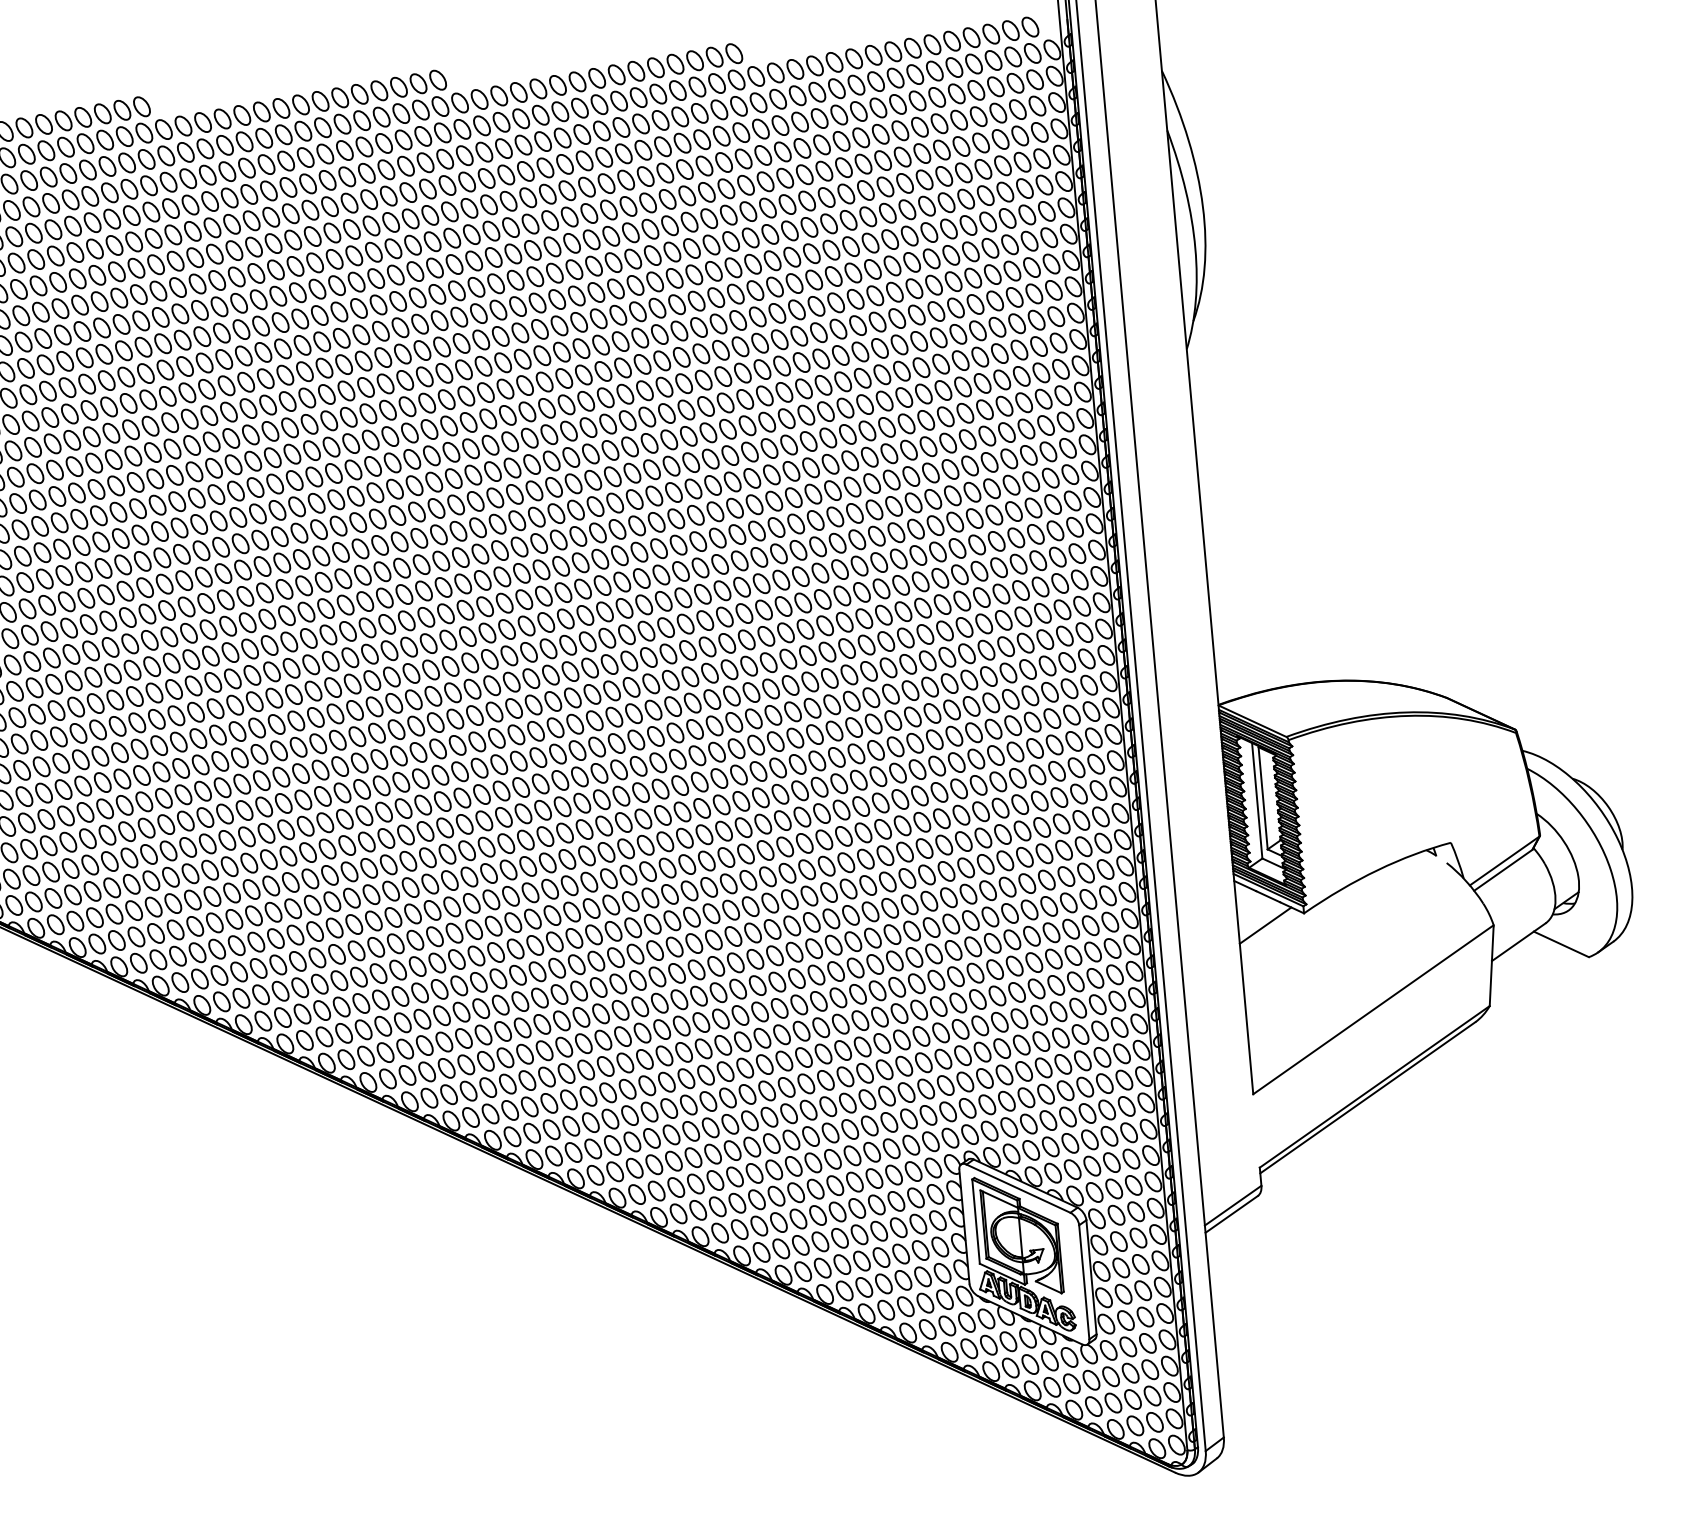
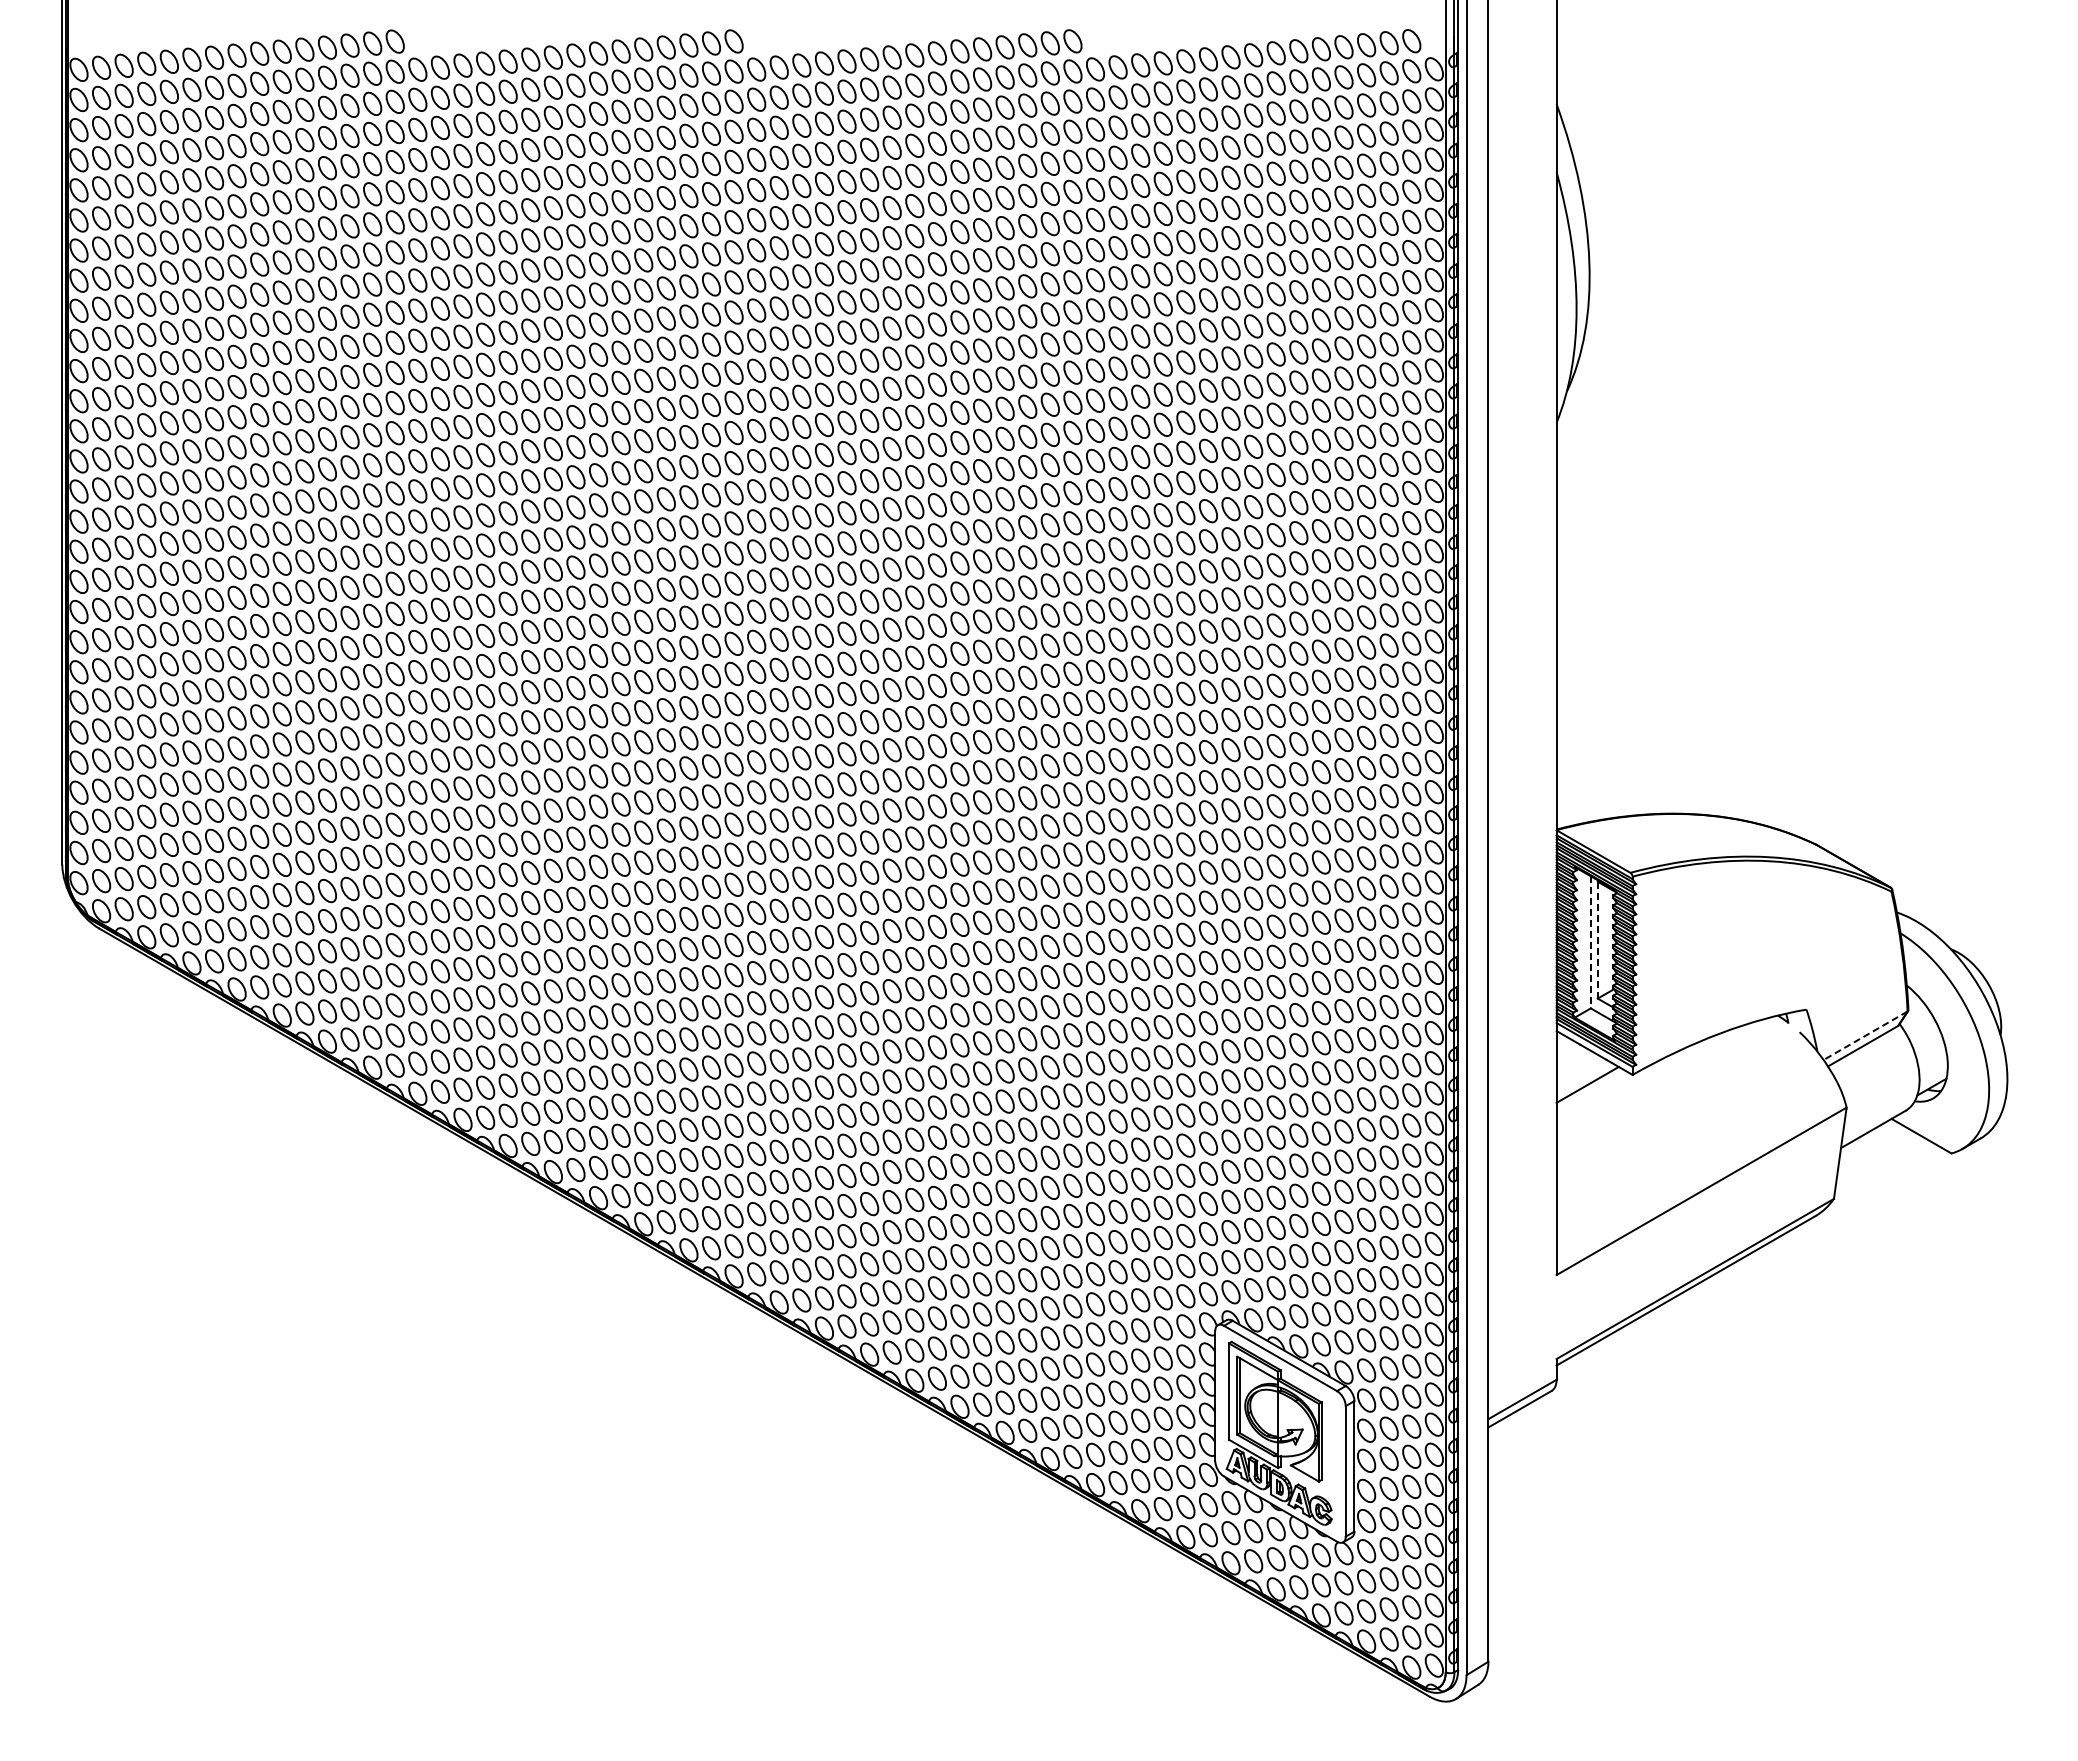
line: (1262, 798) -> (1597, 940), solid -> dashed
line: (1256, 800) -> (1590, 942), solid -> dashed
line: (1504, 860) -> (1865, 1035), solid -> dashed

